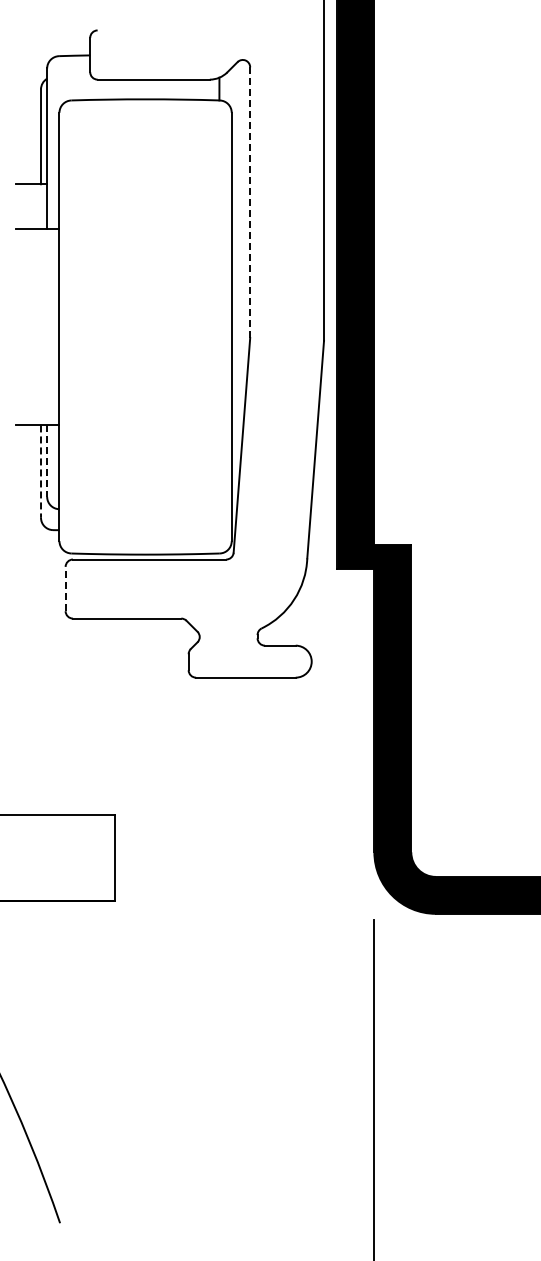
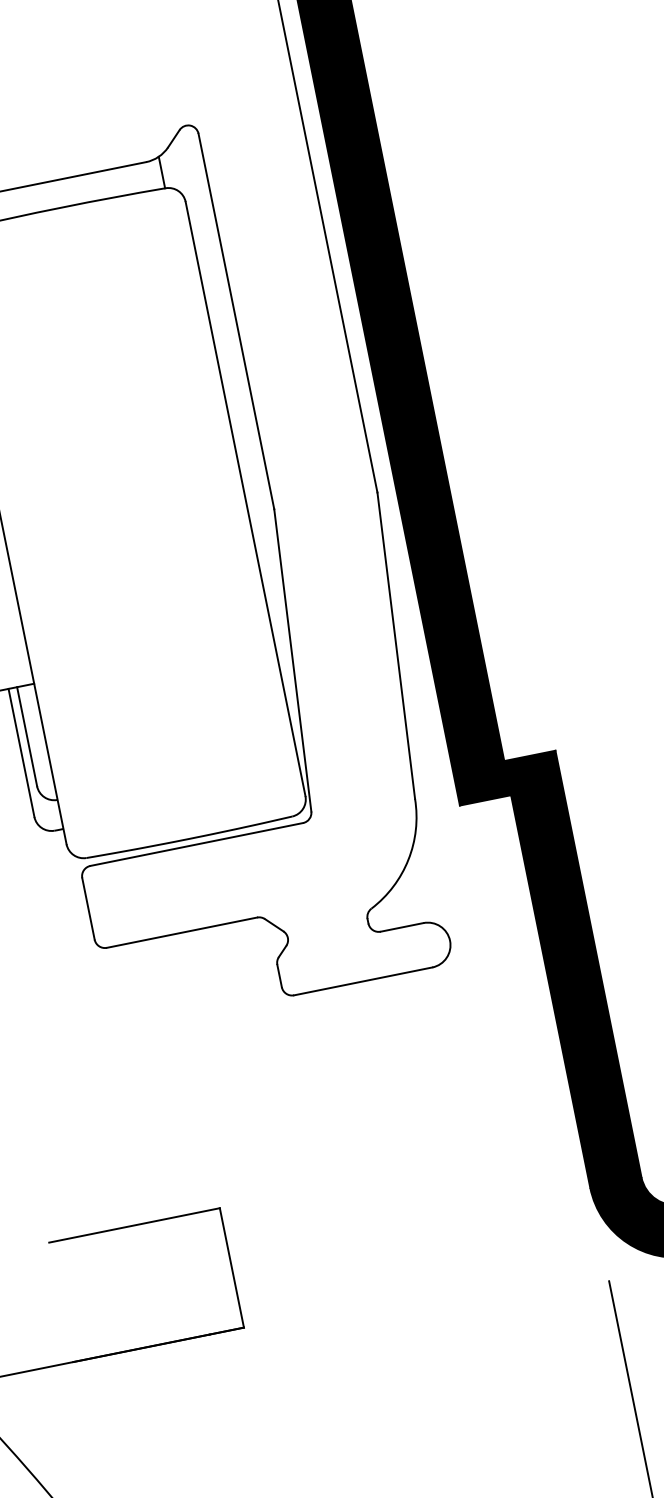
line: (250, 202) -> (236, 321), dashed -> solid
line: (47, 461) -> (27, 737), dashed -> solid
line: (41, 472) -> (22, 754), dashed -> solid
line: (65, 588) -> (88, 908), dashed -> solid

